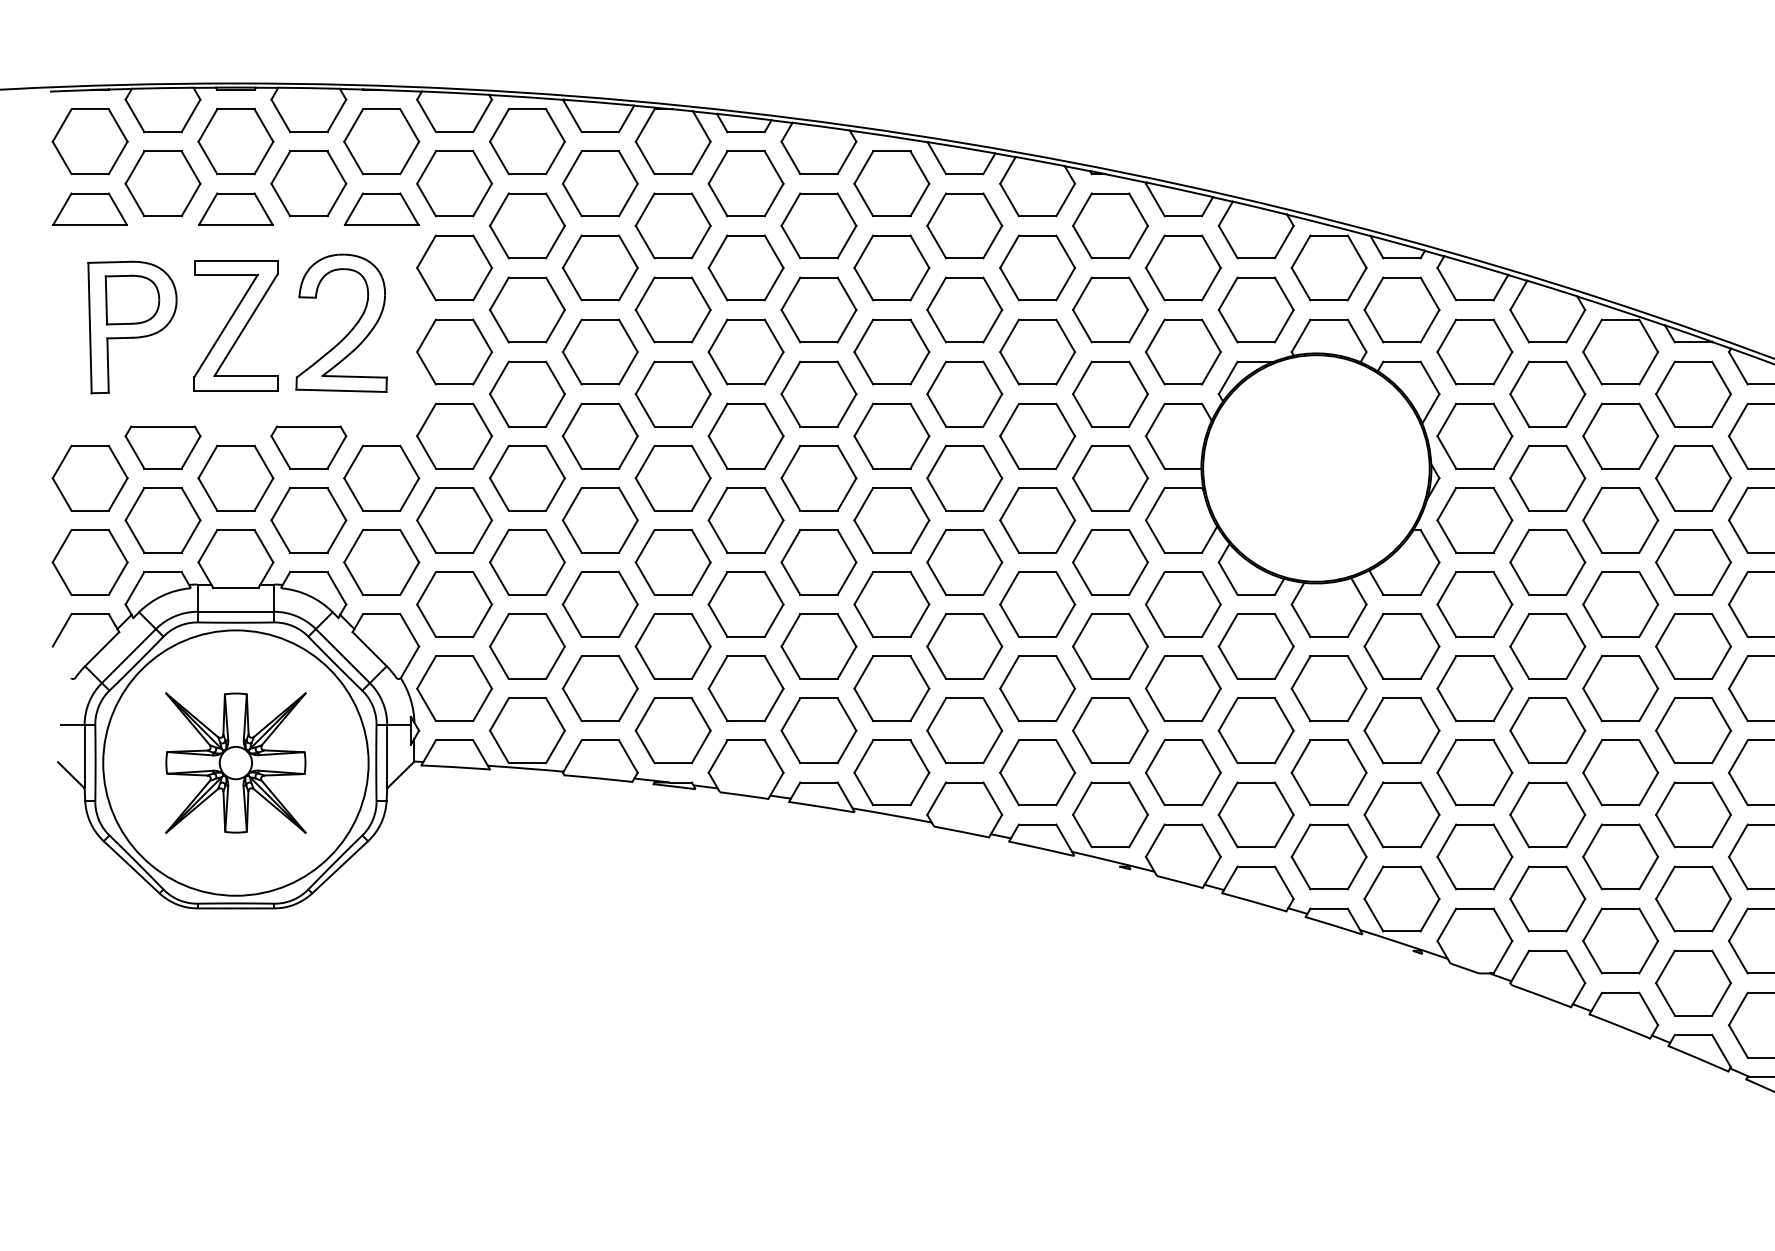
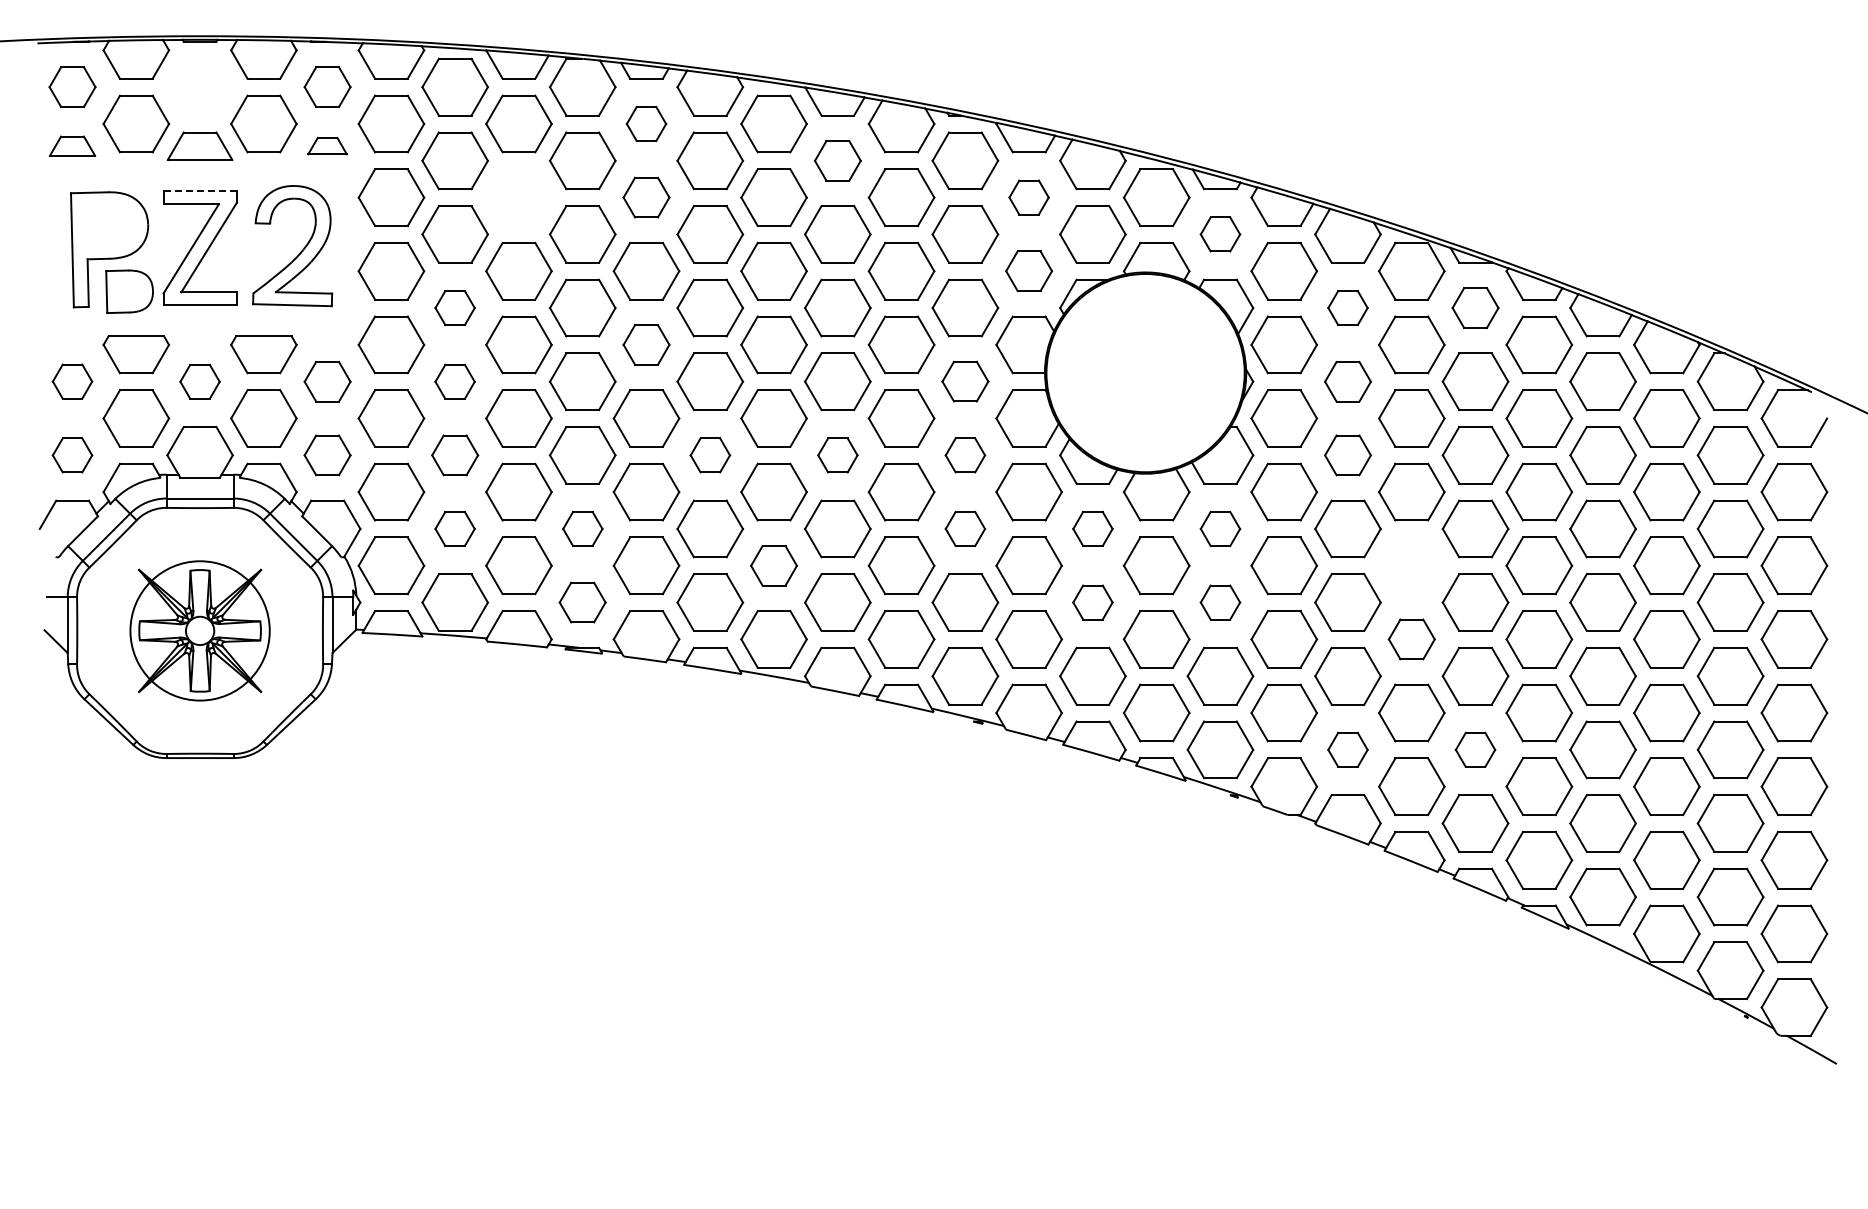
part: (90, 140) -> (72, 86), size x0.7
part: (235, 140) -> (199, 86), removed
part: (381, 140) -> (327, 86), size x0.7
part: (746, 183) -> (646, 123), size x0.6
part: (90, 208) -> (72, 145), size x0.7
part: (381, 208) -> (327, 145), size x0.6
part: (964, 225) -> (837, 160), size x0.7
line: (237, 260) -> (201, 191), solid -> dashed
part: (599, 267) -> (518, 197), removed
part: (746, 267) -> (646, 197), size x0.7
part: (1182, 267) -> (1028, 197), size x0.6
part: (132, 299) -> (129, 291), moved
part: (1402, 310) -> (1220, 234), size x0.6
part: (1182, 351) -> (1028, 270), size x0.7
part: (526, 393) -> (454, 307), size x0.6
part: (1547, 393) -> (1347, 307), size x0.6
part: (1693, 393) -> (1475, 307), size x0.7
part: (746, 435) -> (646, 344), size x0.7
part: (90, 478) -> (72, 381), size x0.6
part: (235, 478) -> (199, 381), size x0.6
part: (381, 478) -> (327, 381), size x0.7
part: (526, 478) -> (454, 381), size x0.6
part: (1110, 478) -> (965, 381), size x0.7
part: (1547, 478) -> (1347, 381), size x0.7
part: (90, 562) -> (72, 455), size x0.6
part: (381, 562) -> (327, 455), size x0.7
part: (526, 562) -> (454, 455), size x0.7
part: (819, 562) -> (710, 455), size x0.6
part: (964, 562) -> (837, 455), size x0.6
part: (1110, 562) -> (965, 455), size x0.6
part: (1547, 562) -> (1347, 455), size x0.7
part: (526, 646) -> (454, 528), size x0.6
part: (672, 646) -> (582, 528), size x0.6
part: (1110, 646) -> (965, 528), size x0.6
part: (1255, 646) -> (1092, 528), size x0.6
part: (1402, 646) -> (1220, 528), size x0.6
part: (891, 688) -> (773, 565), size x0.7
part: (1620, 688) -> (1411, 565), removed
part: (672, 730) -> (582, 602), size x0.7
part: (1255, 730) -> (1092, 602), size x0.6
part: (1402, 730) -> (1220, 602), size x0.6
circle: (236, 762) -> (200, 630), size x0.6
part: (1620, 772) -> (1411, 639), size x0.7
part: (1547, 898) -> (1347, 749), size x0.6
part: (1693, 898) -> (1475, 749), size x0.6

